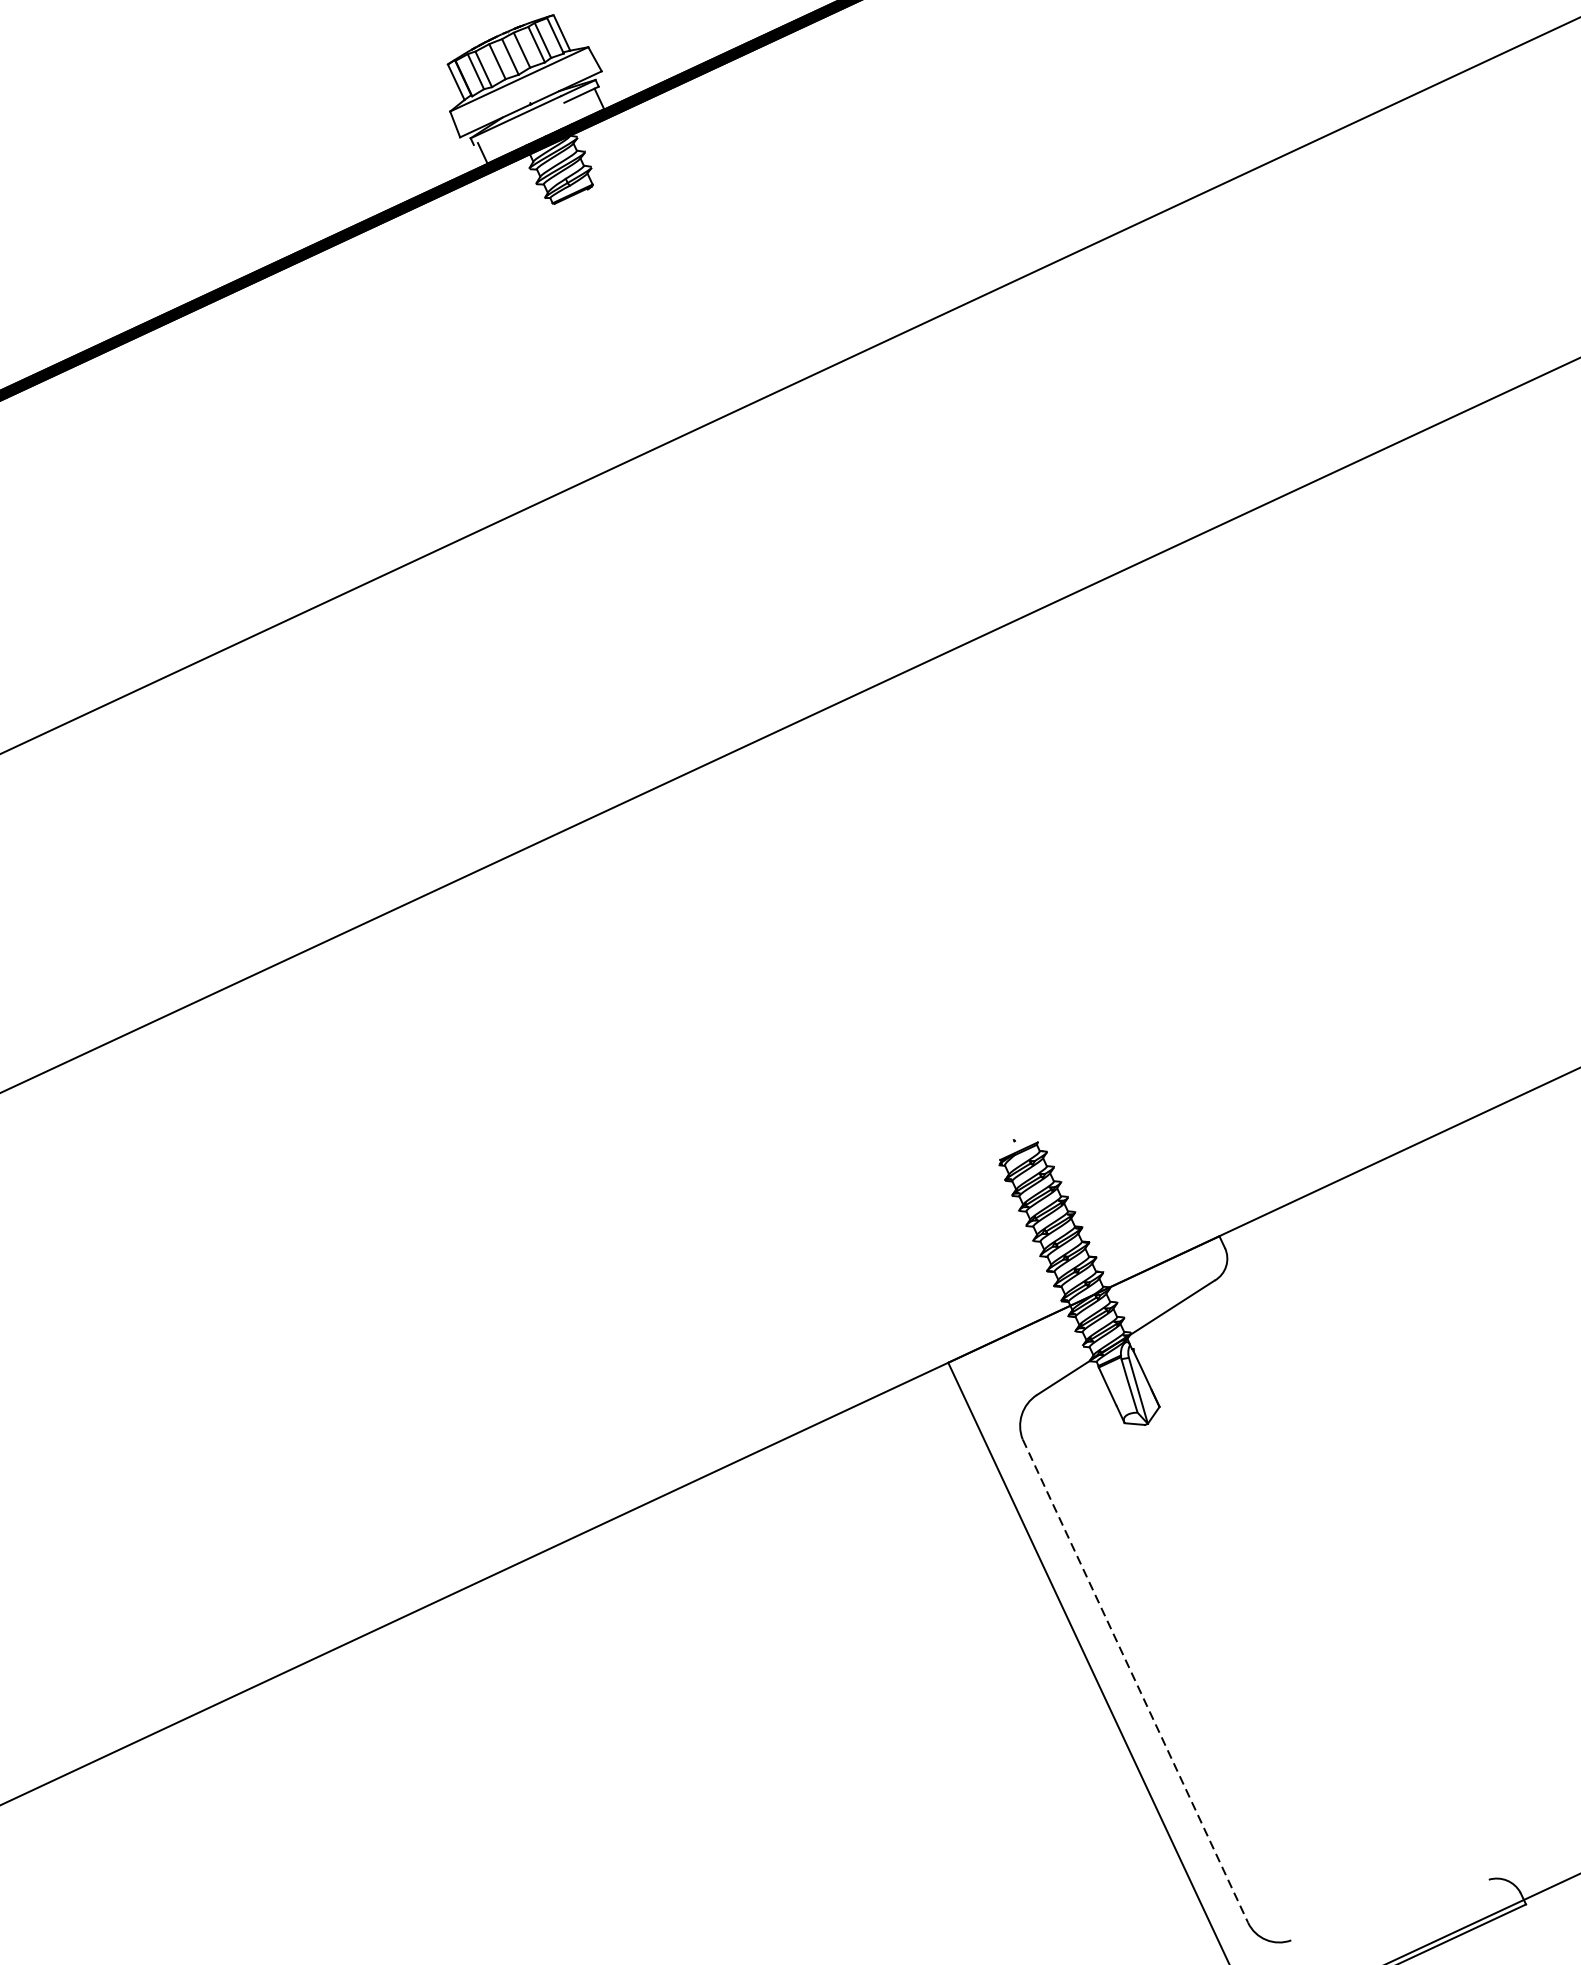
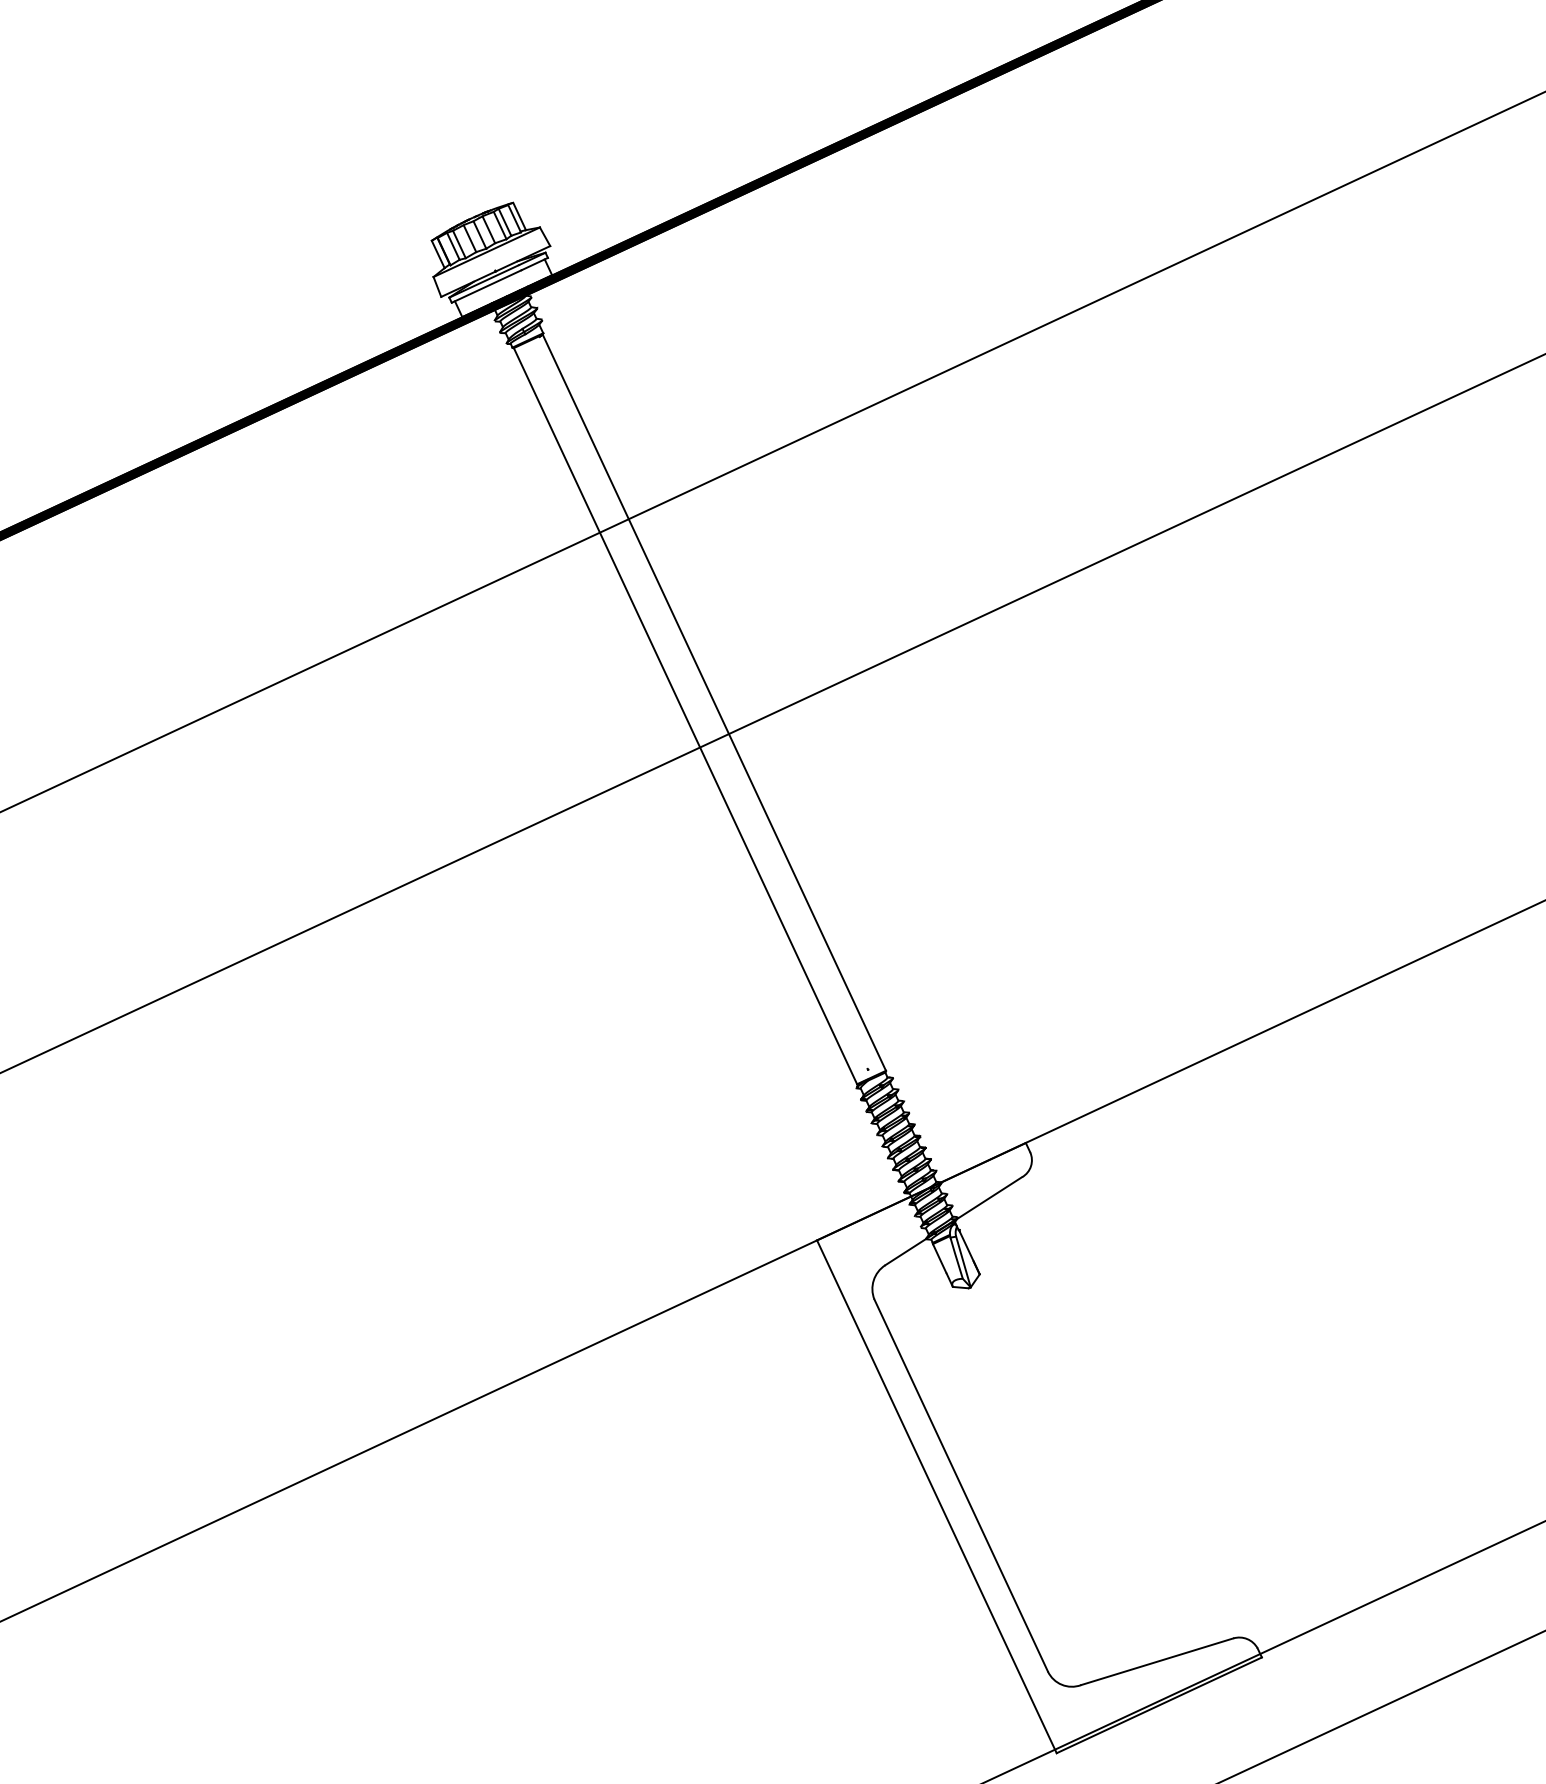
line: (518, 123) -> (486, 286), added
line: (813, 664) -> (713, 702), added
line: (777, 682) -> (685, 716), added
line: (1135, 1681) -> (961, 1485), dashed -> solid
line: (1390, 1909) -> (1157, 1661), added

